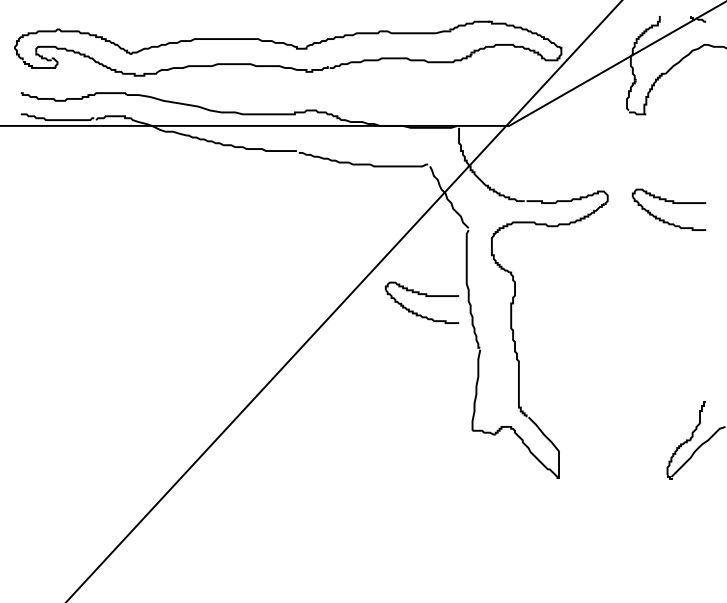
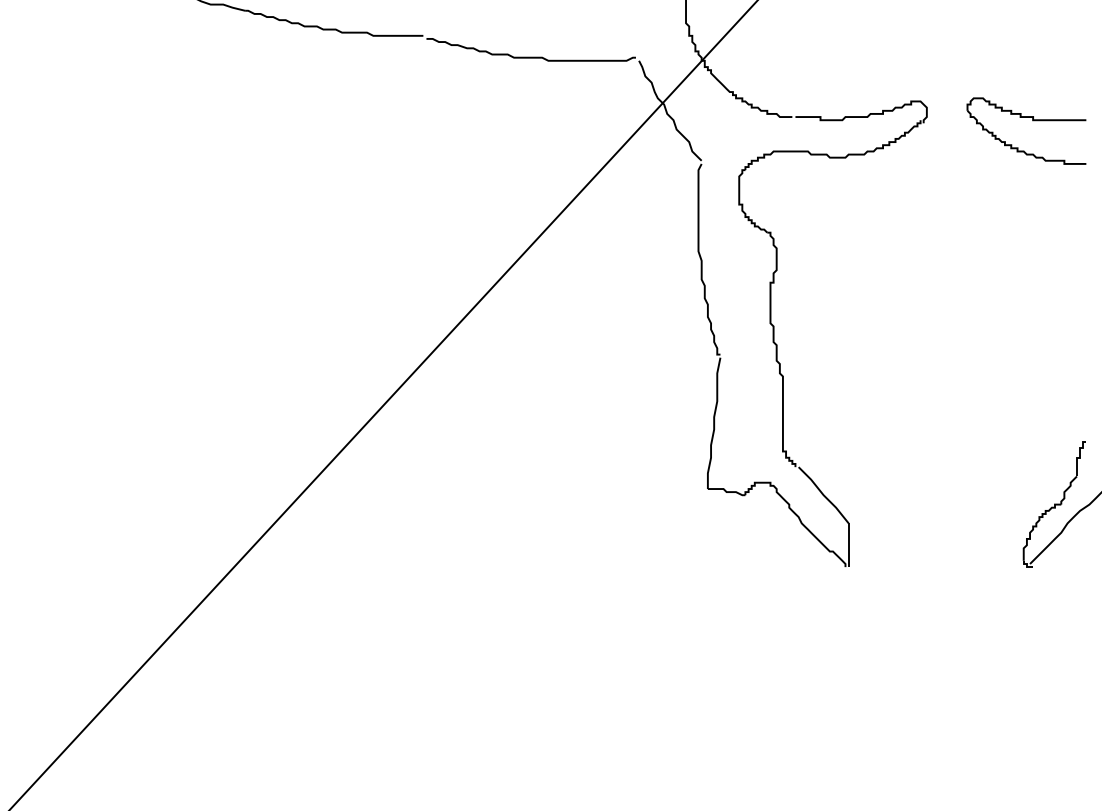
part: (425, 296) -> (631, 271), removed

